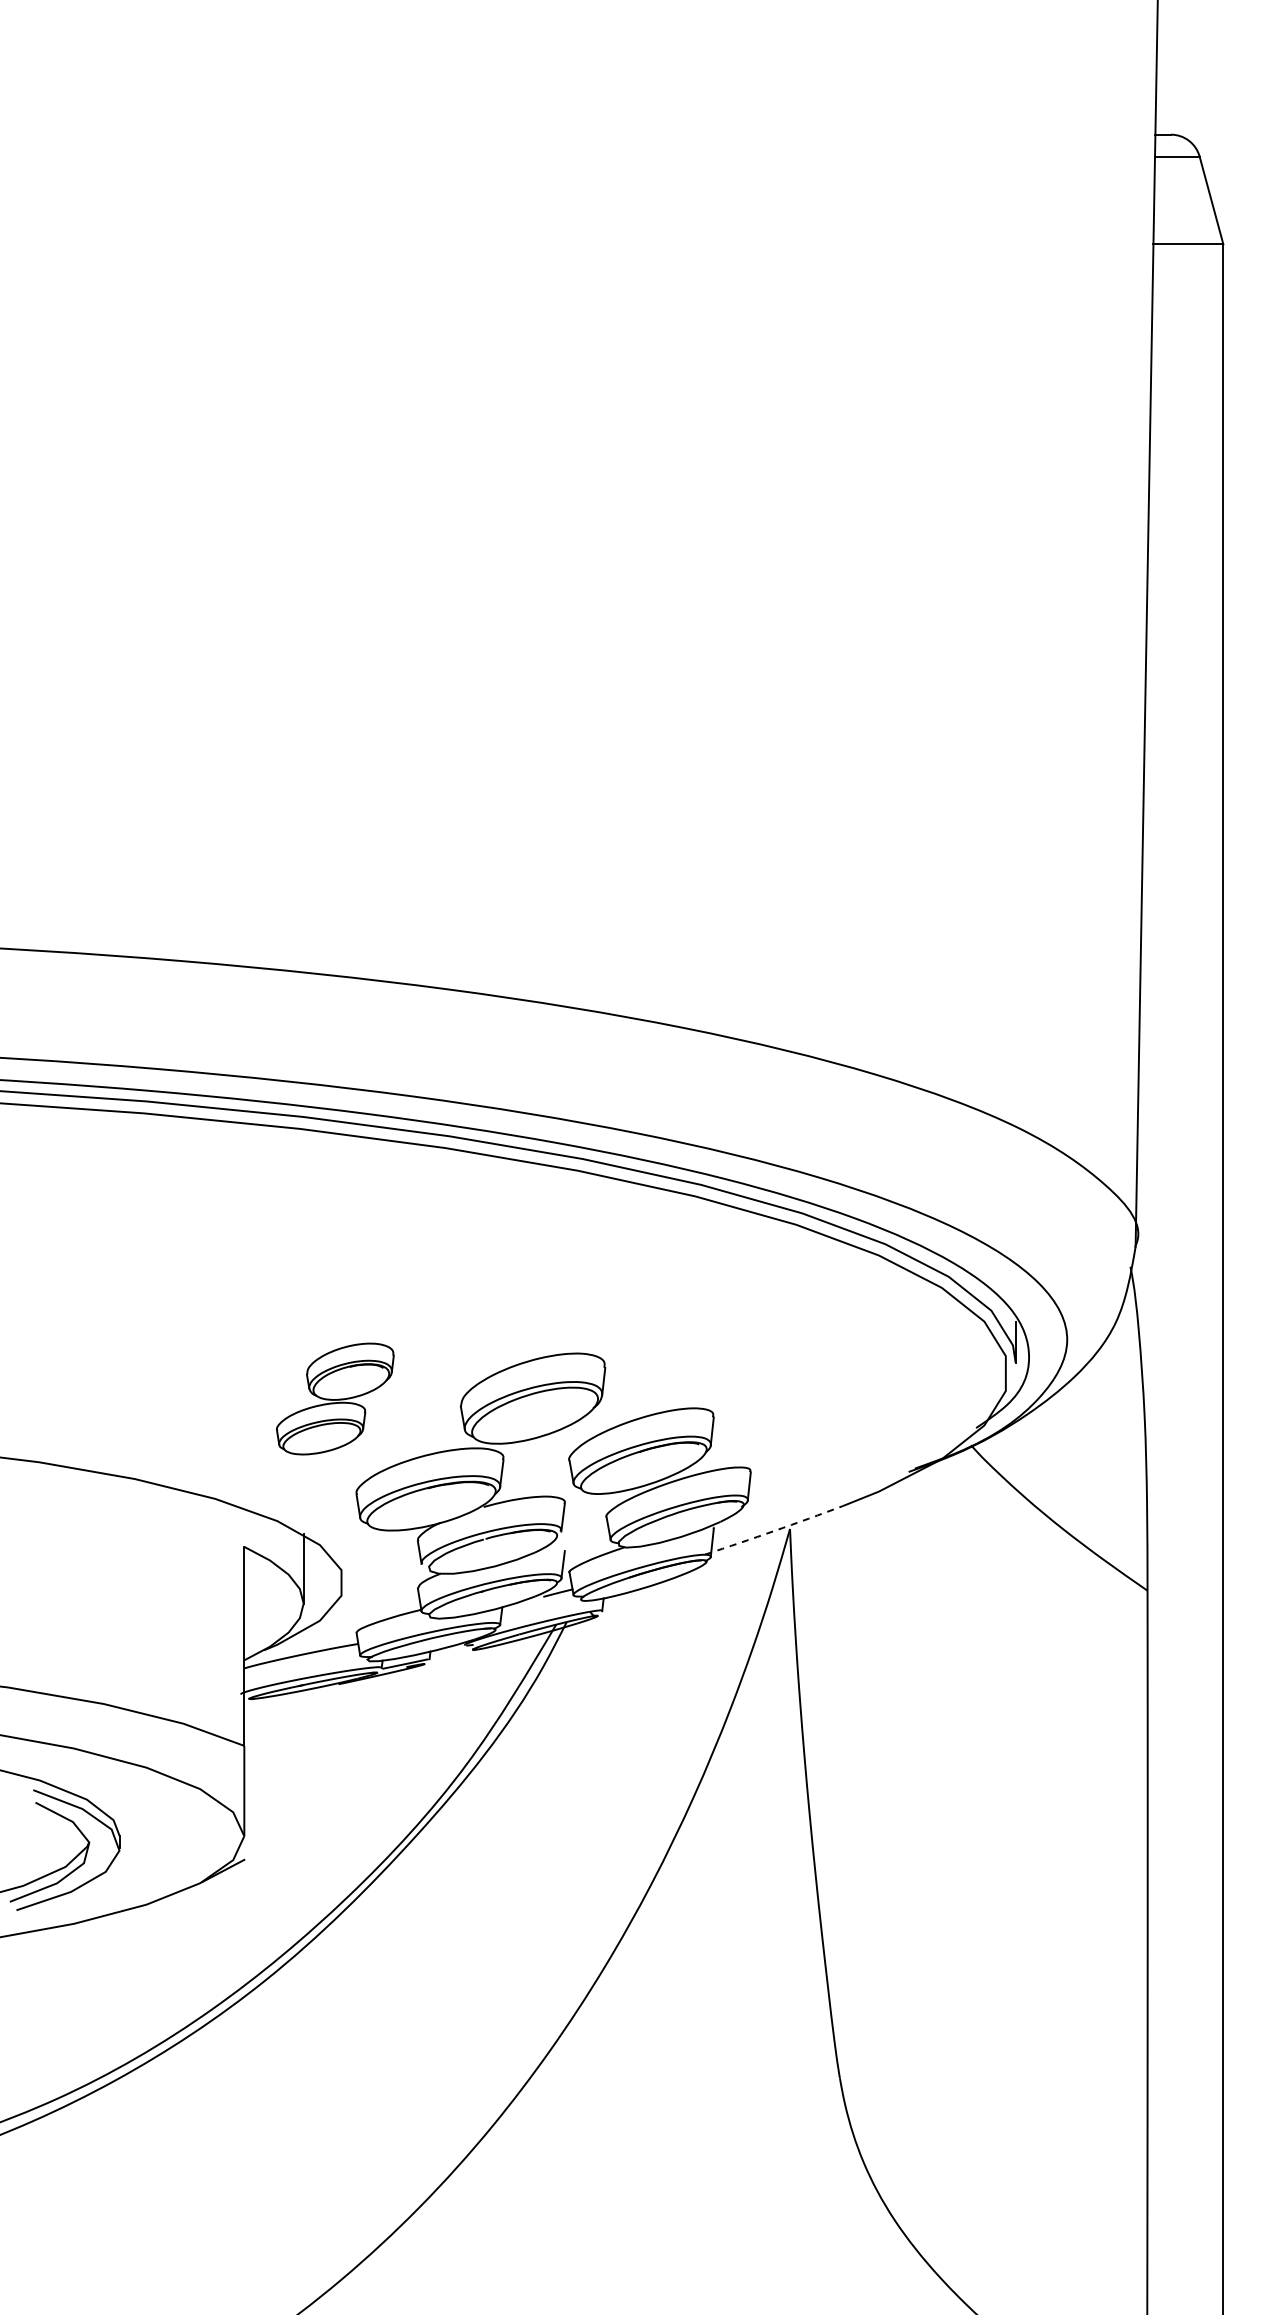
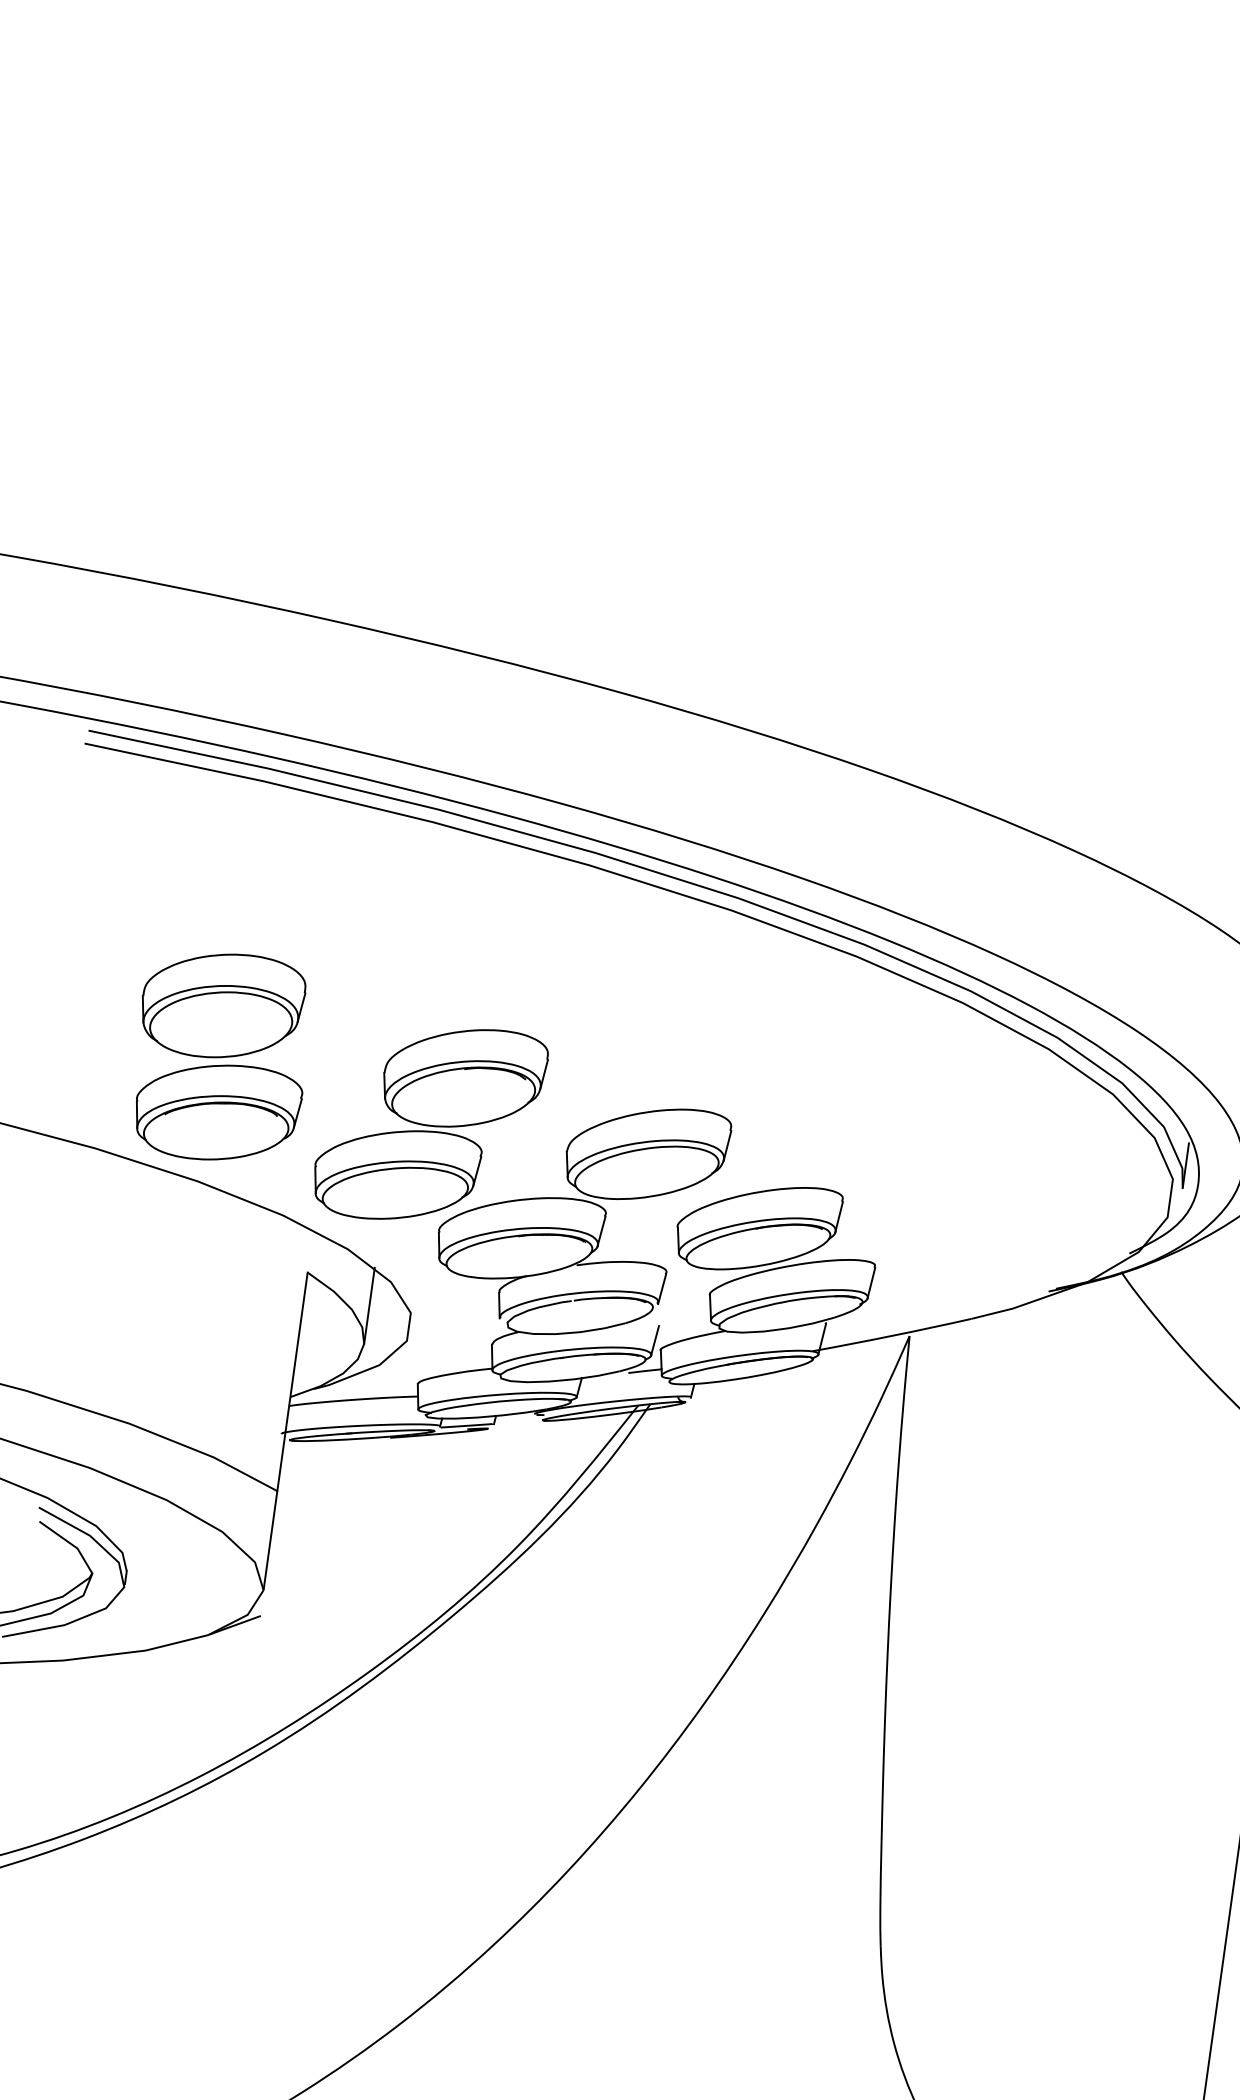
part: (139, 1364) -> (220, 1056), added
part: (335, 1398) -> (430, 1123), size x1.67
arc: (774, 1530) -> (892, 1335), dashed -> solid

